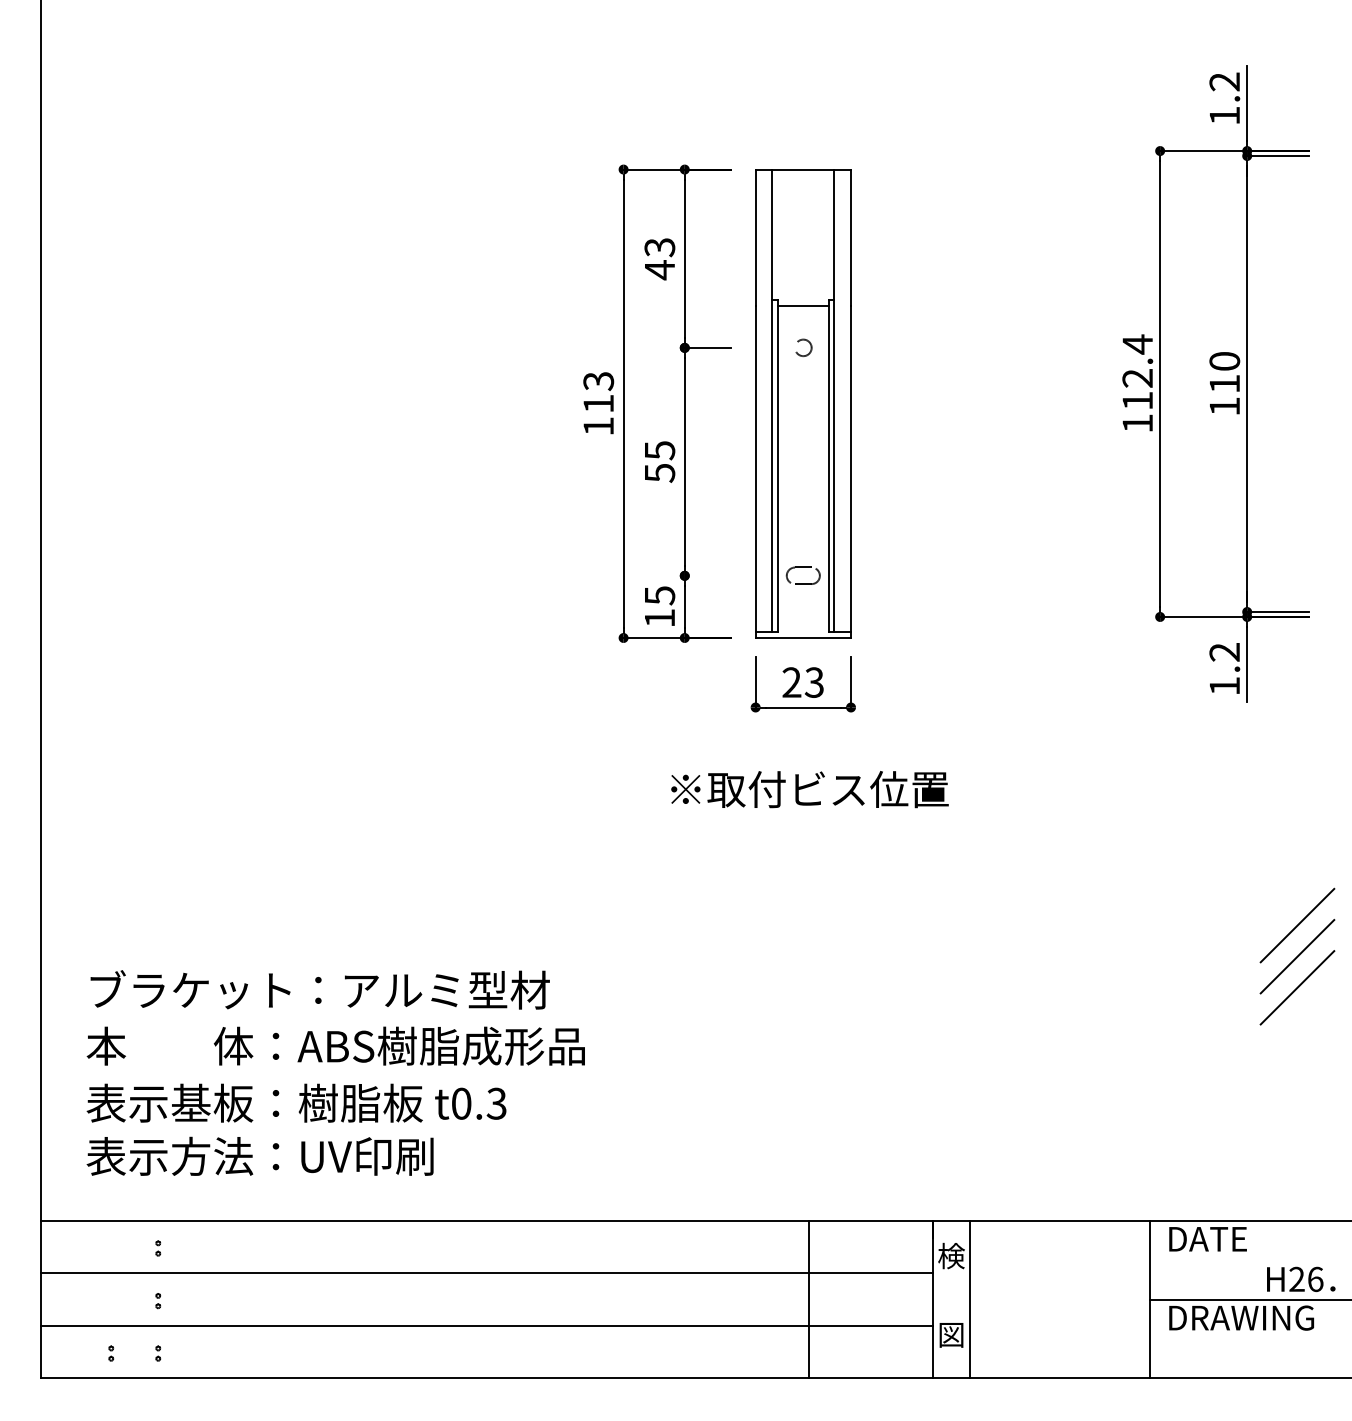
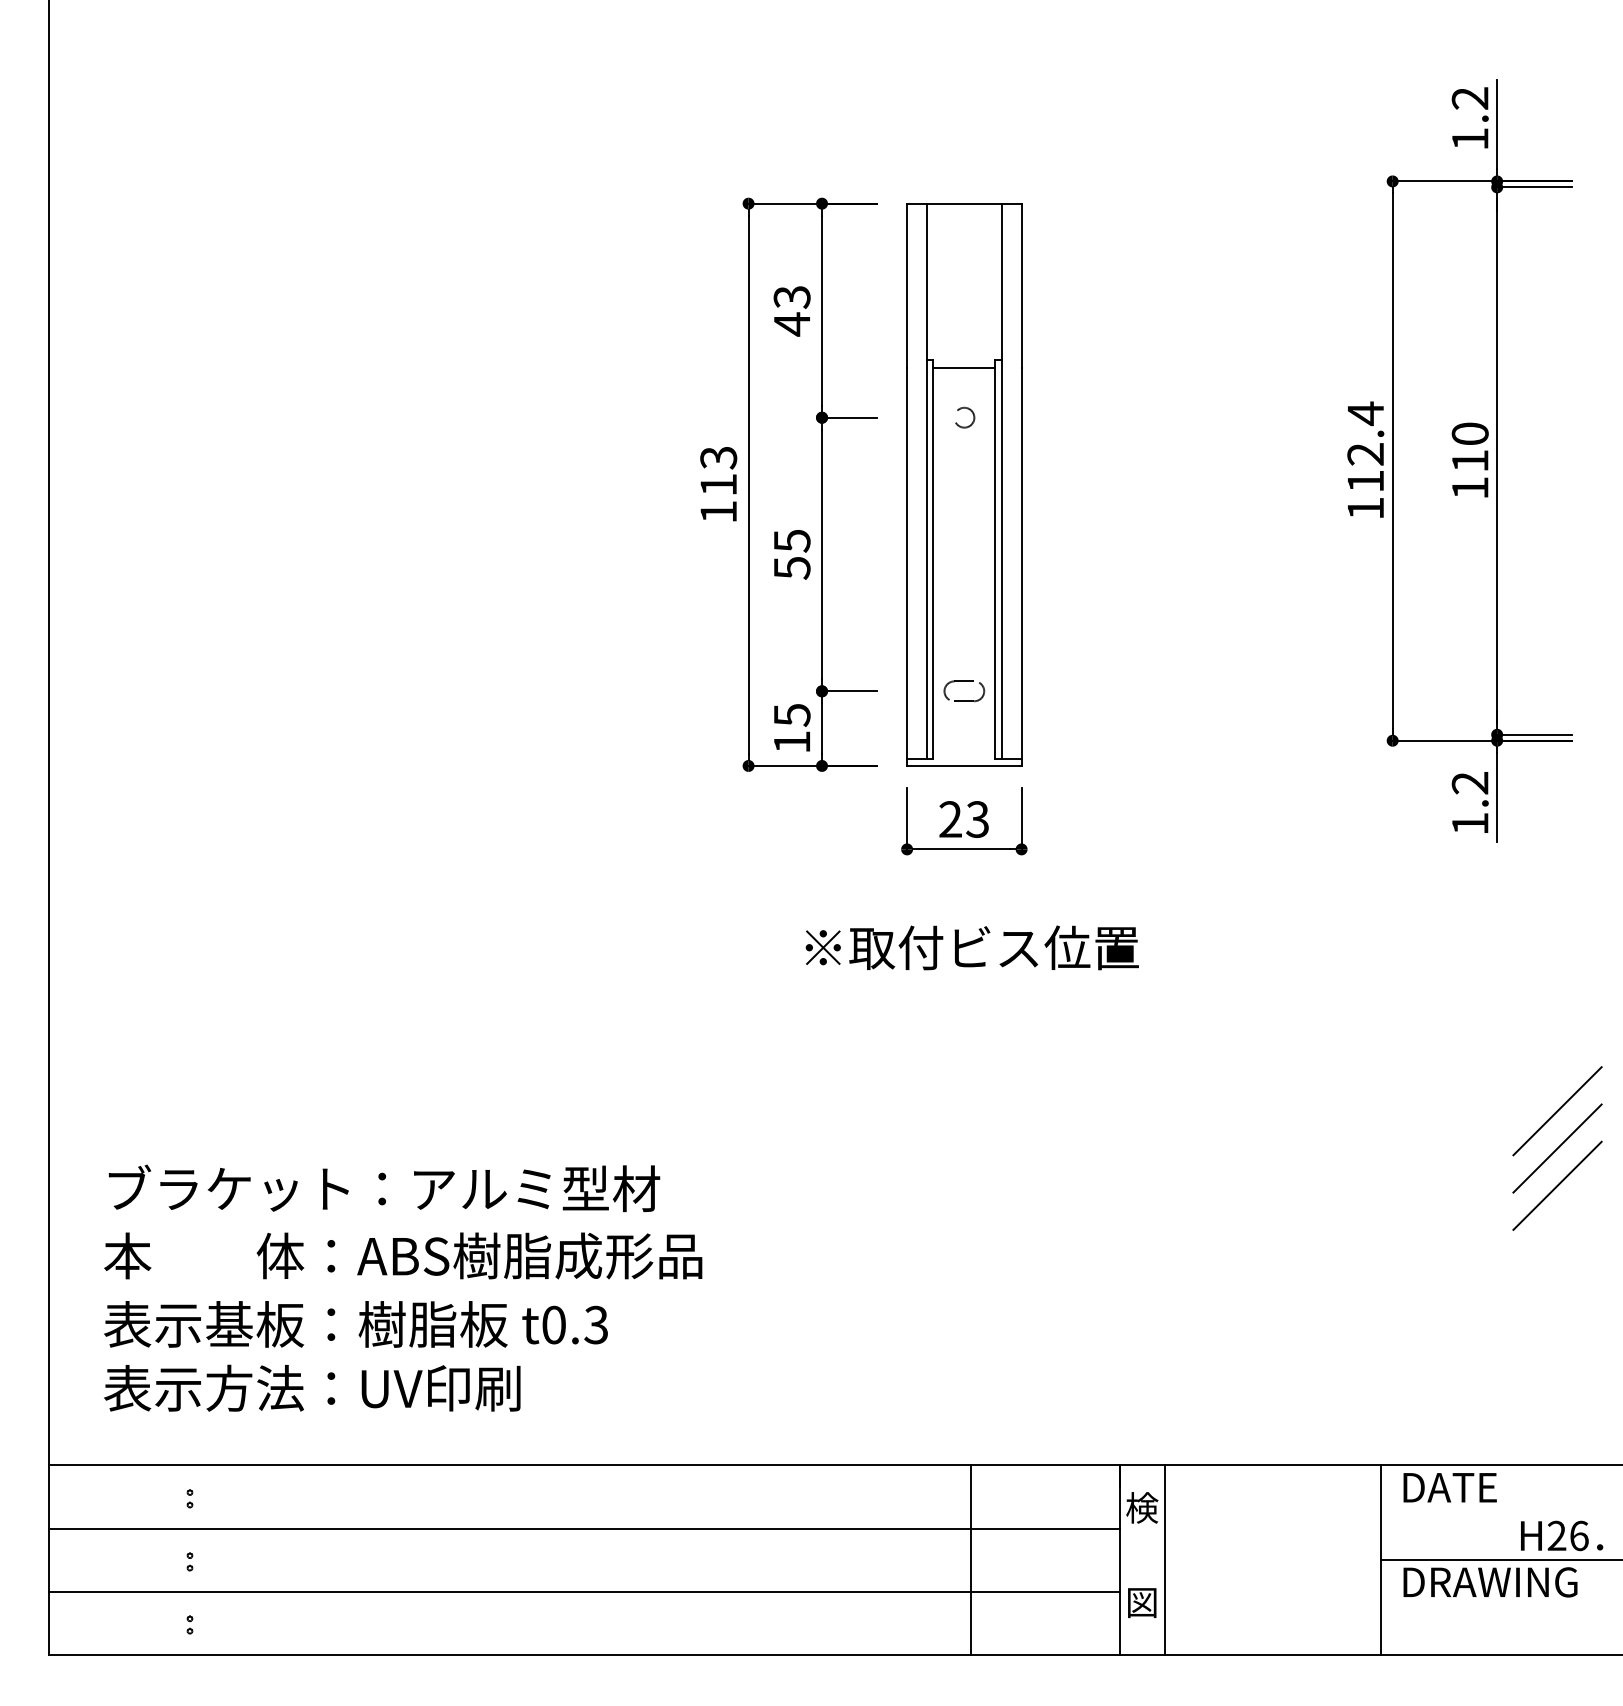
line: (707, 575) -> (849, 690), added
part: (111, 1353) -> (133, 1624), removed

